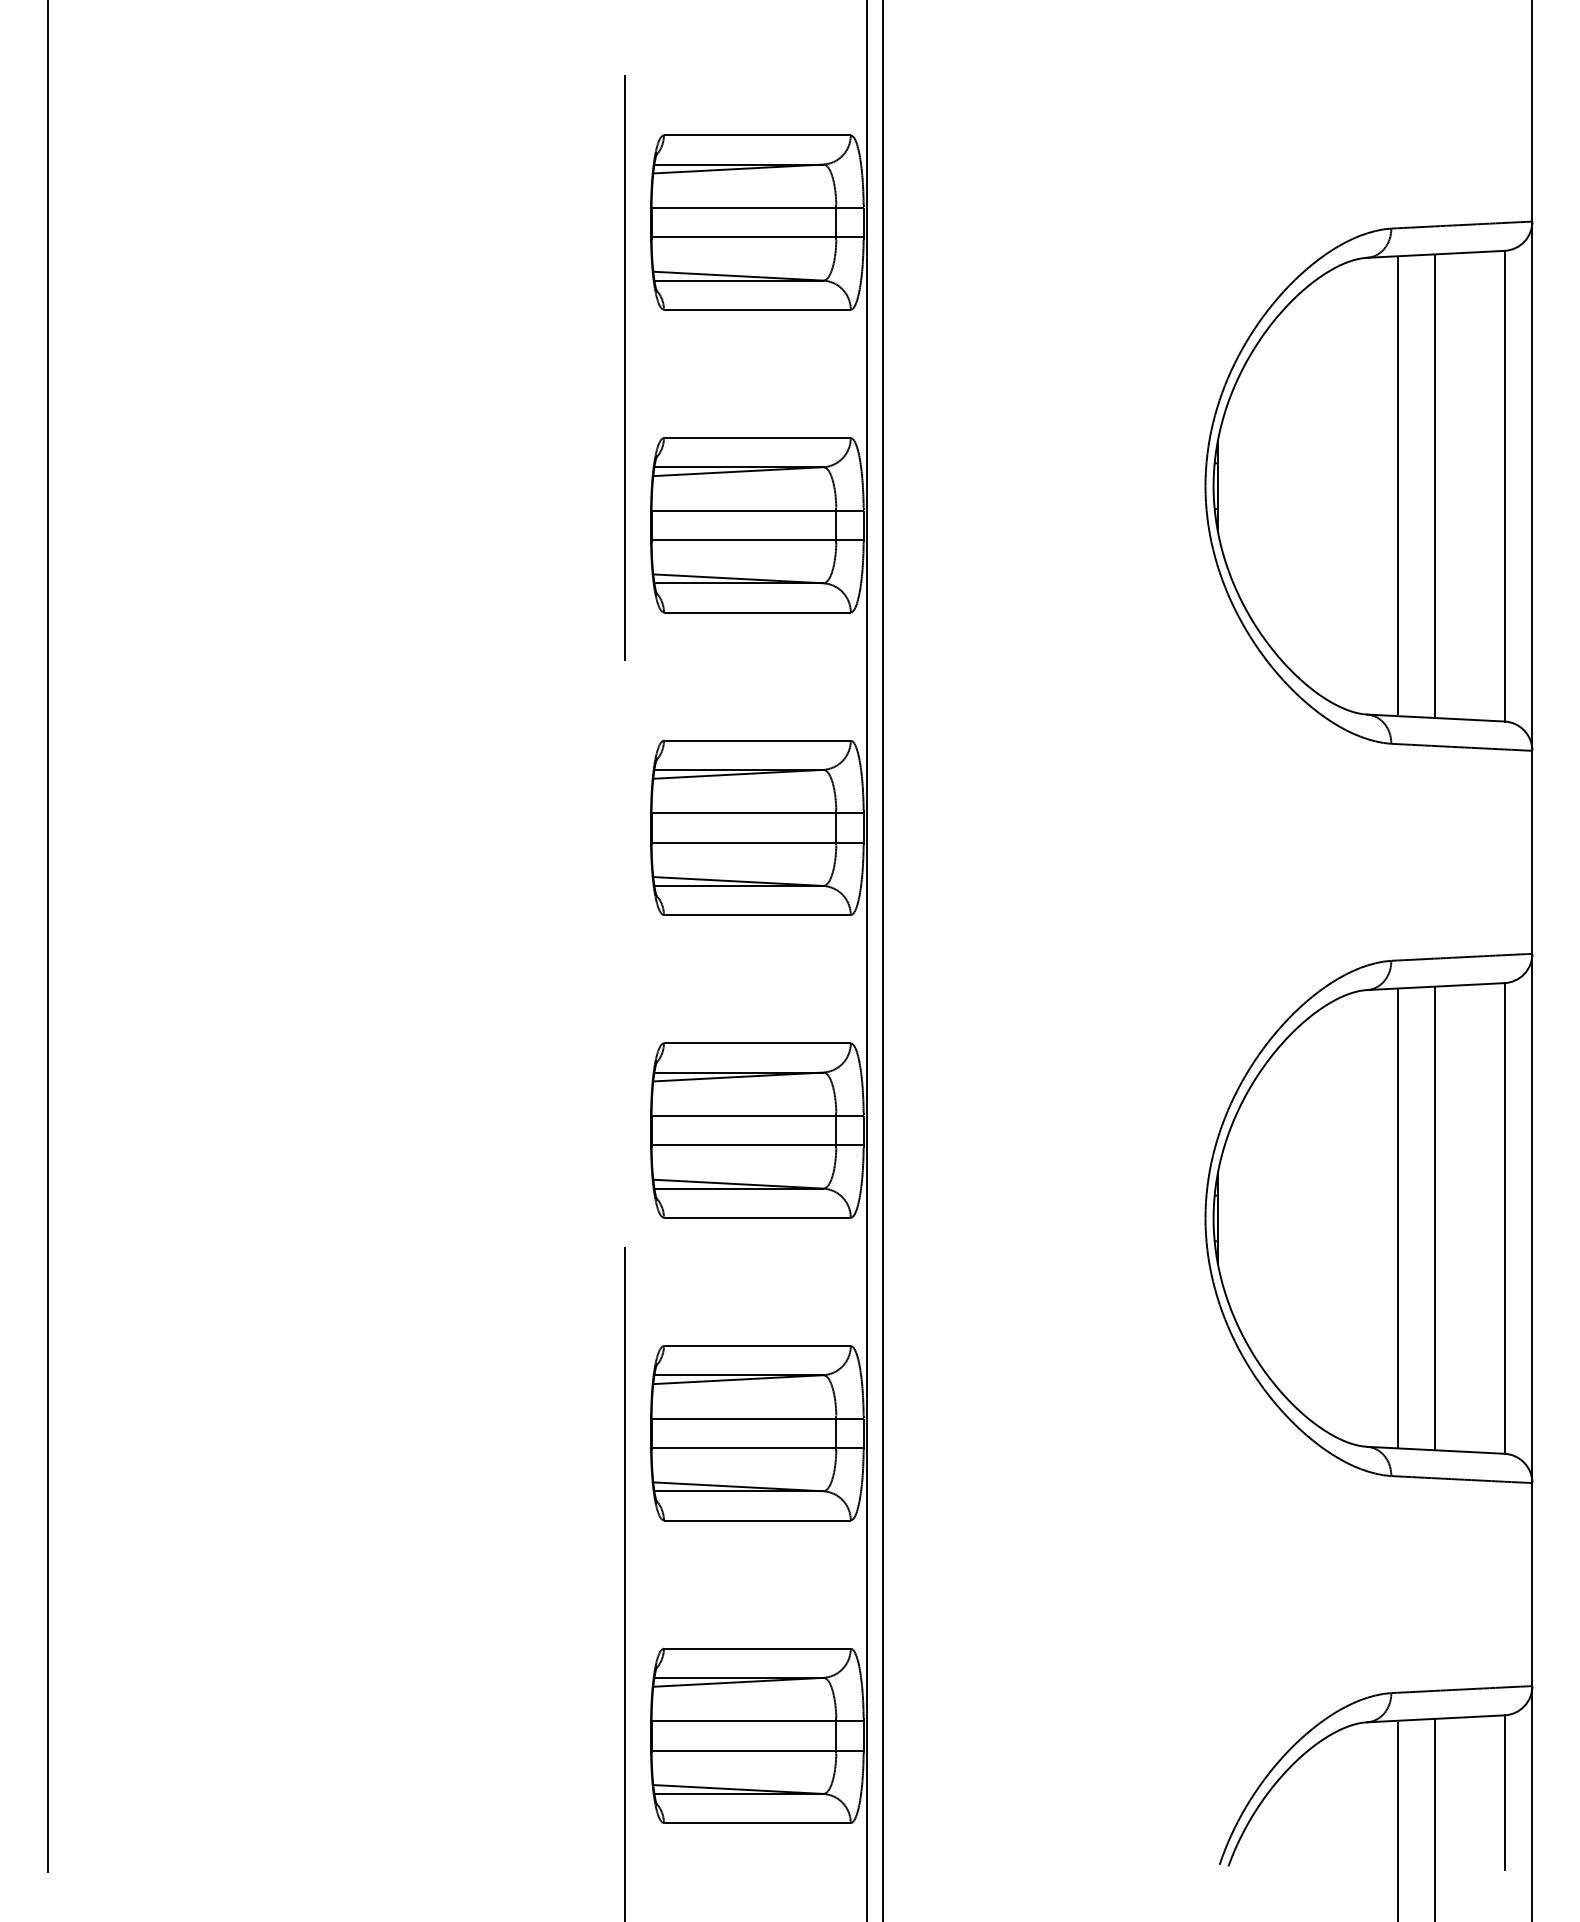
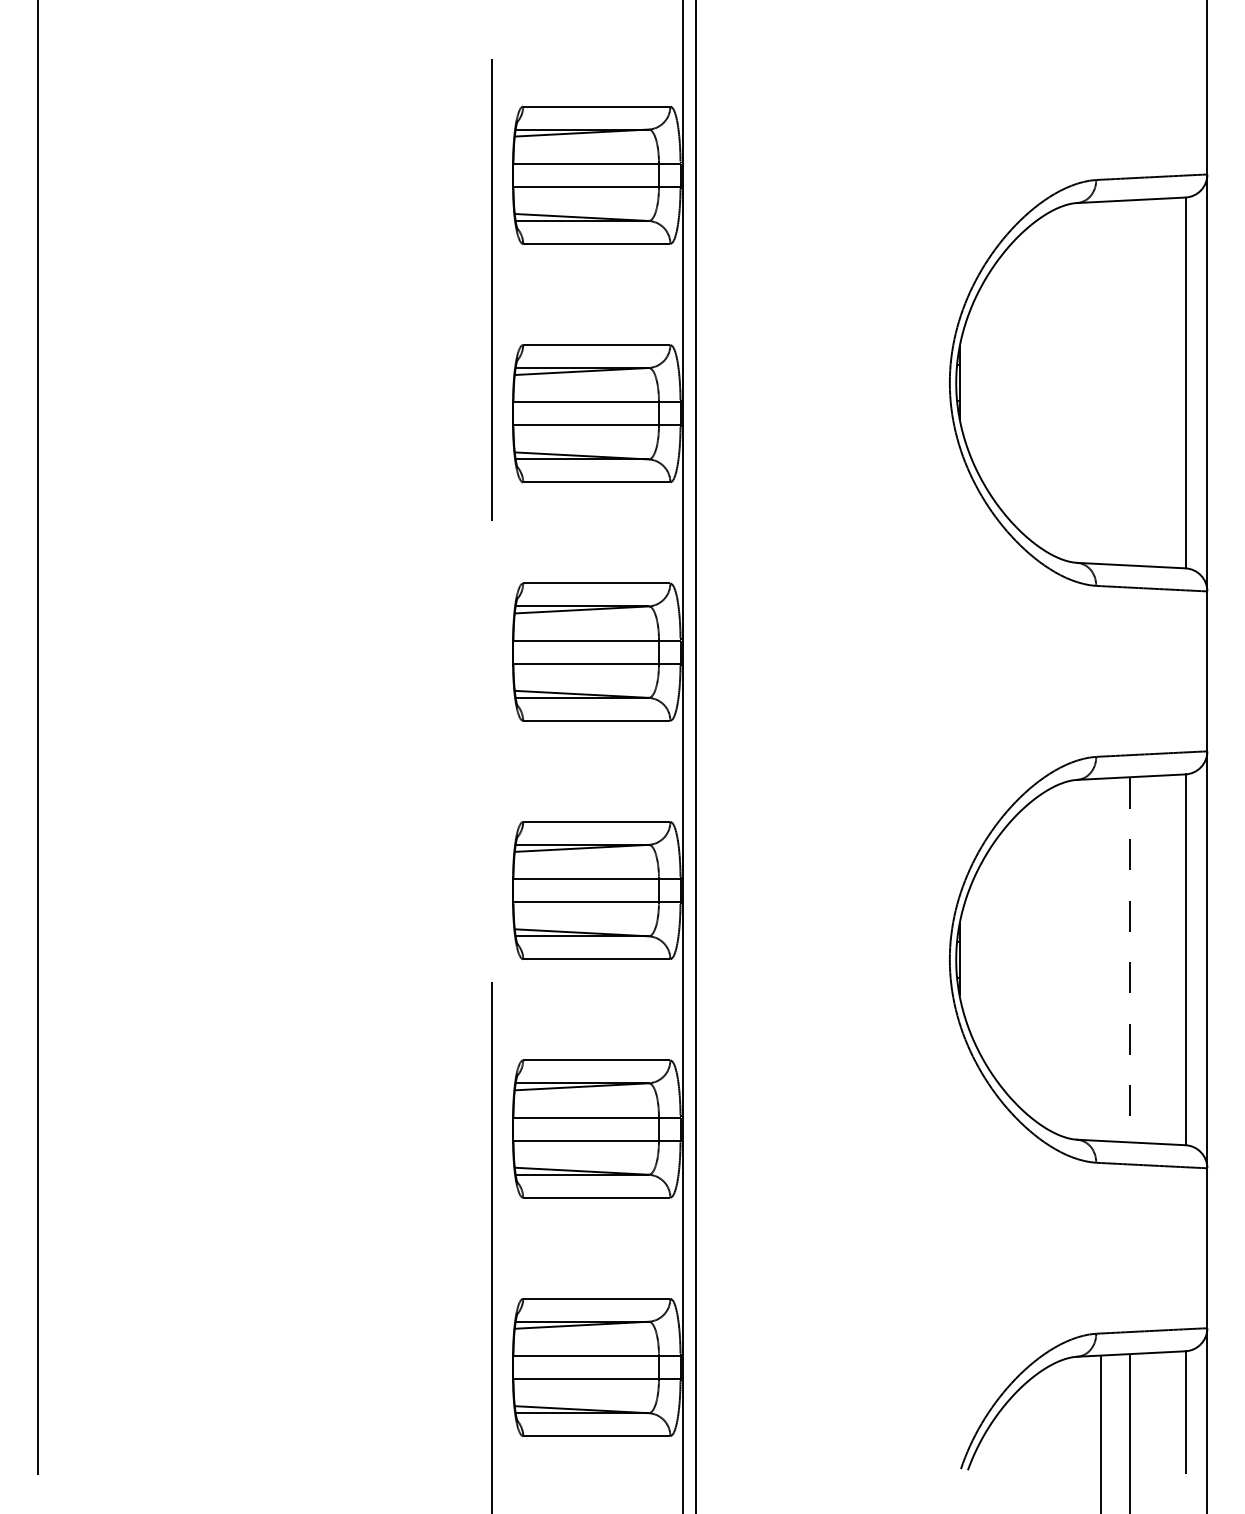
line: (1397, 486) -> (1101, 383), removed
line: (1434, 486) -> (1130, 383), removed
line: (1397, 1218) -> (1101, 959), removed
line: (1434, 1218) -> (1130, 959), solid -> dashed

